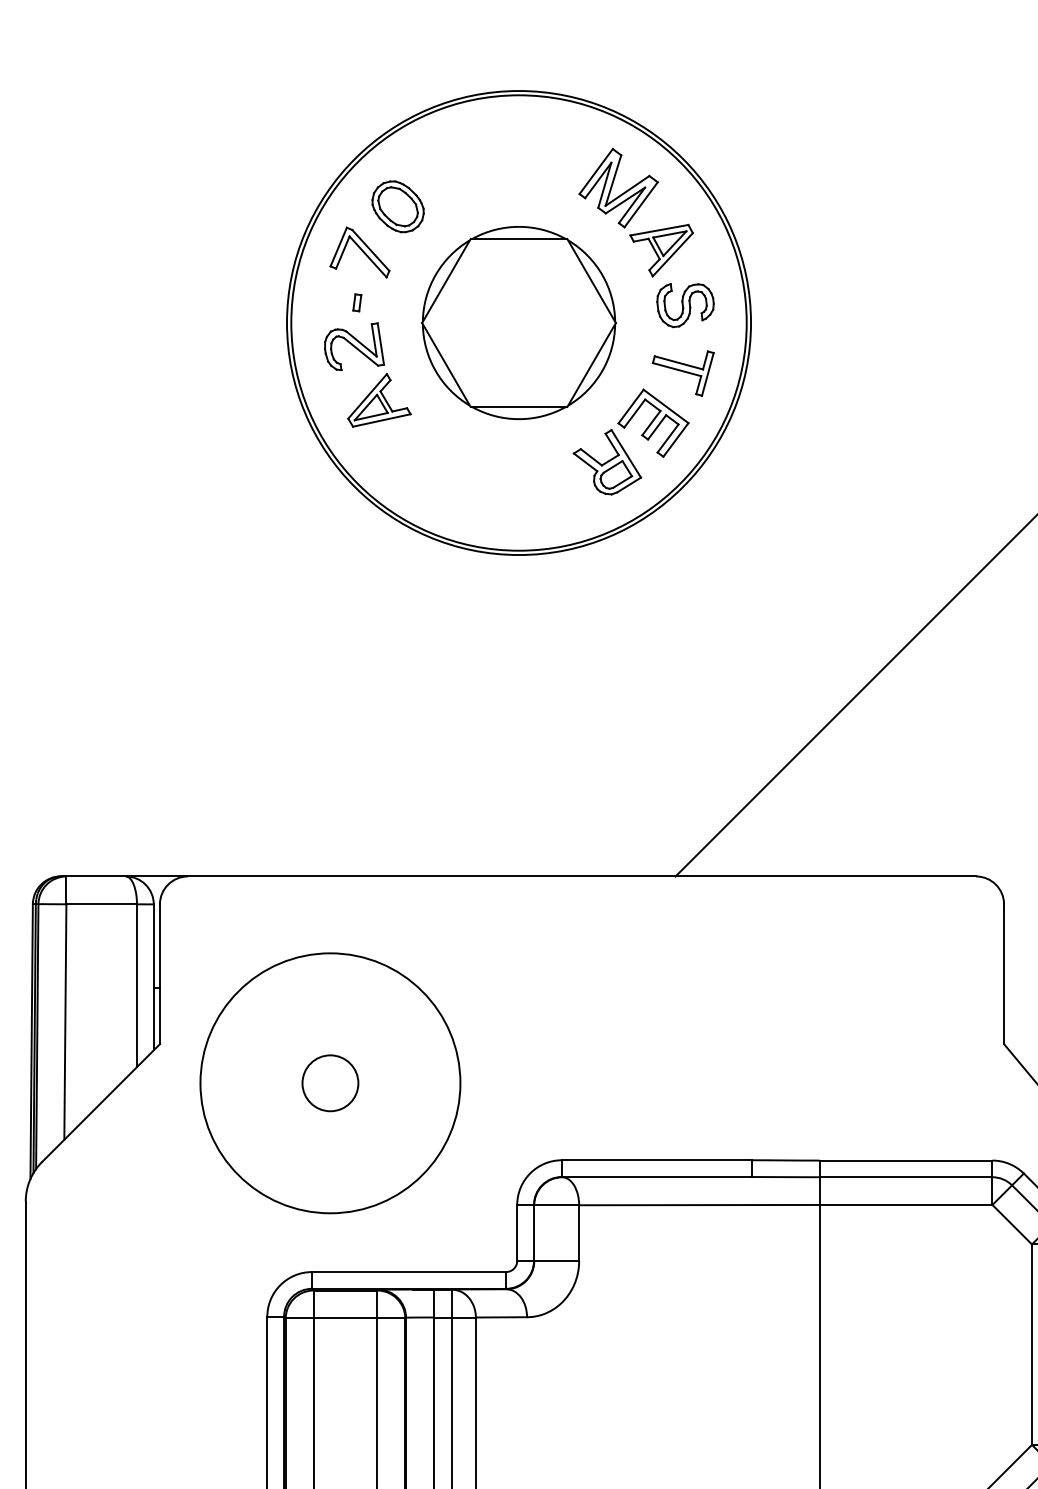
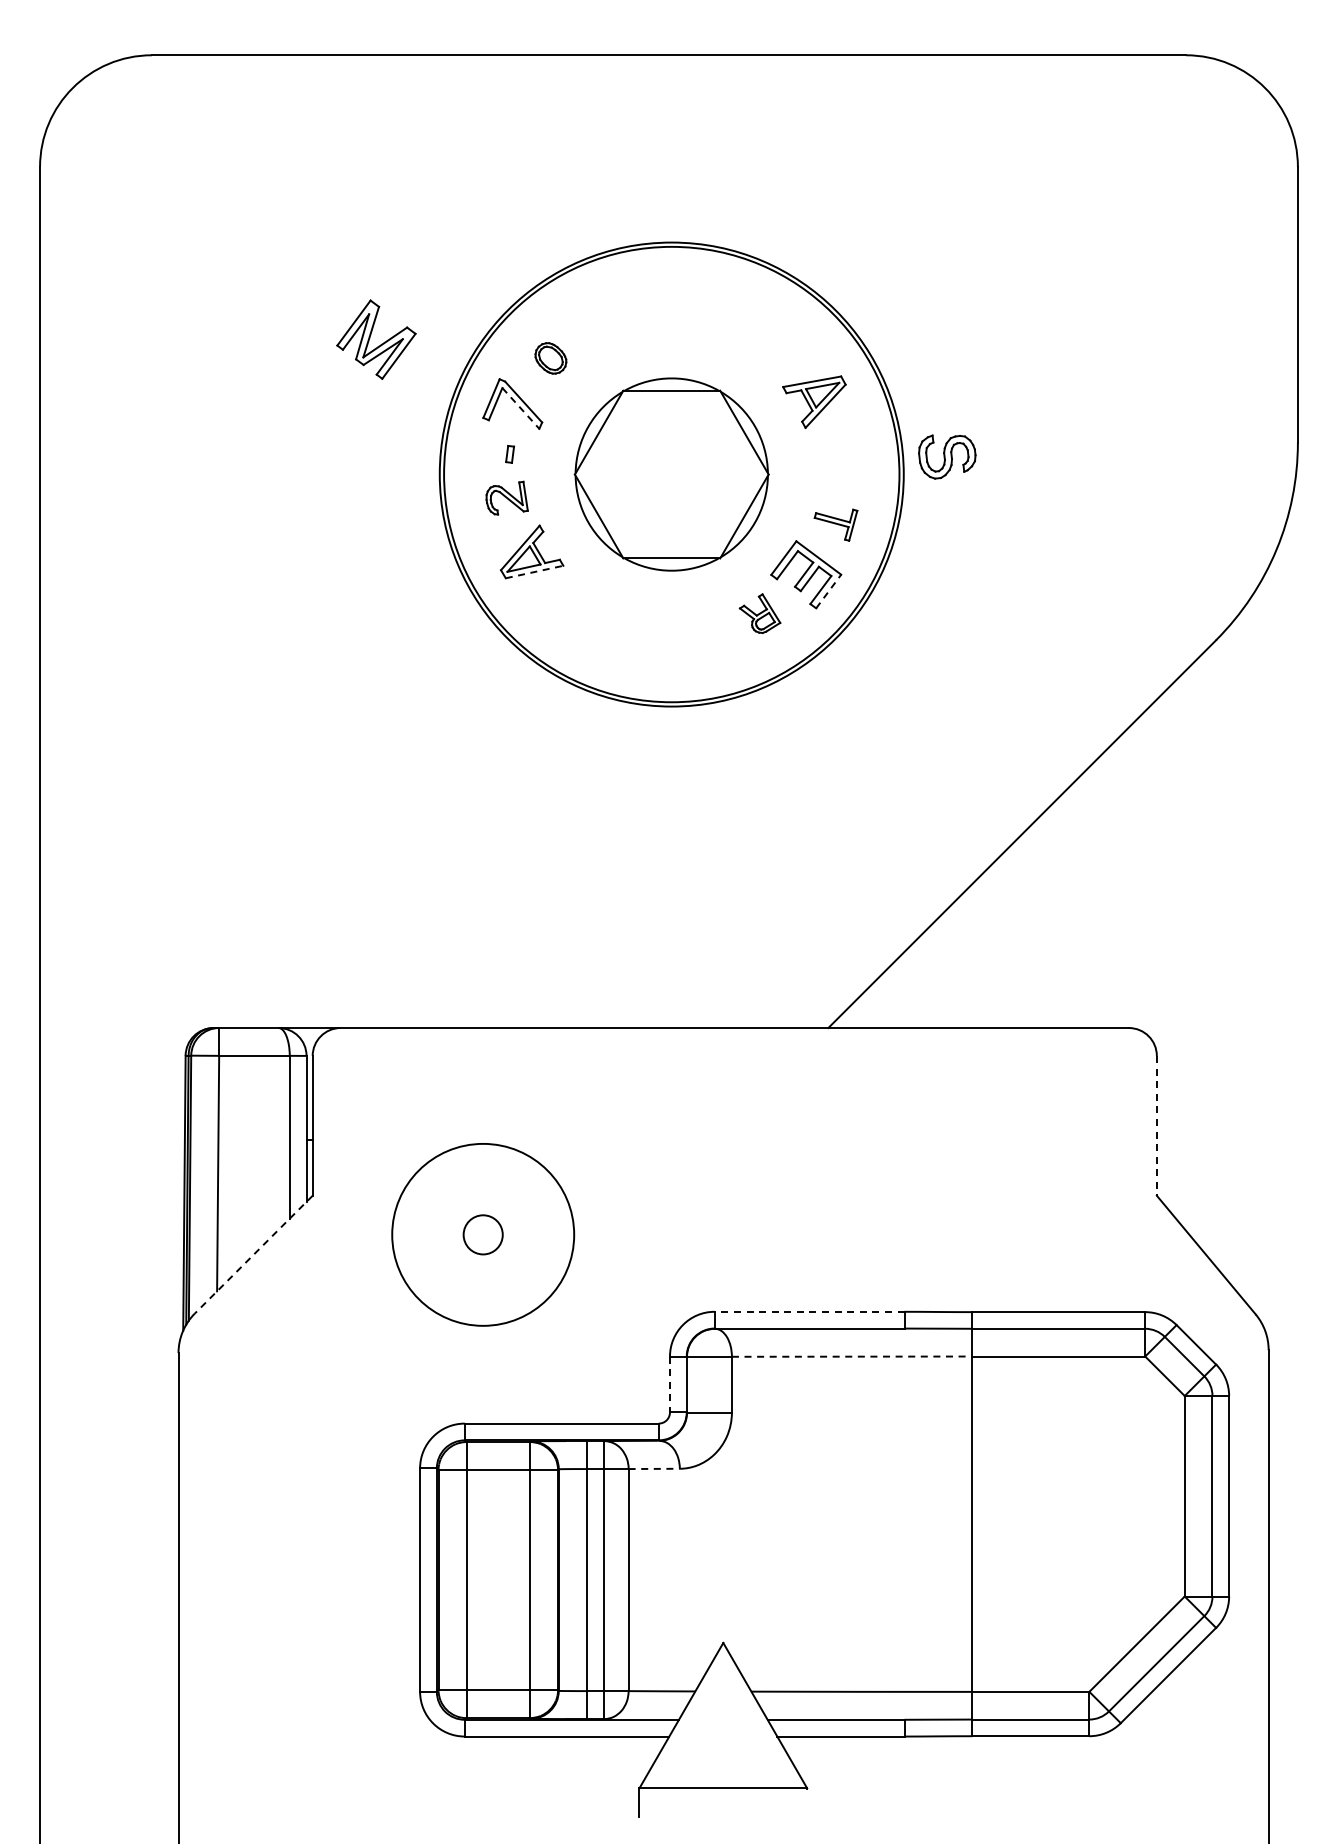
part: (612, 186) -> (370, 338), moved
part: (397, 206) -> (550, 358), size x0.6
line: (367, 256) -> (520, 408), solid -> dashed
part: (685, 304) -> (947, 456), moved
part: (353, 345) -> (506, 497), size x0.7
part: (682, 373) -> (835, 525), size x0.7
line: (382, 419) -> (535, 571), solid -> dashed
line: (675, 439) -> (828, 591), solid -> dashed
part: (606, 461) -> (759, 613), size x0.6
line: (1003, 973) -> (1156, 1125), solid -> dashed
circle: (330, 1082) -> (483, 1234), size x0.7
circle: (330, 1082) -> (483, 1234), size x0.7
line: (100, 1102) -> (253, 1254), solid -> dashed
line: (656, 1159) -> (809, 1311), solid -> dashed
line: (699, 1204) -> (852, 1356), solid -> dashed
line: (516, 1232) -> (669, 1384), solid -> dashed
line: (501, 1316) -> (654, 1468), solid -> dashed

